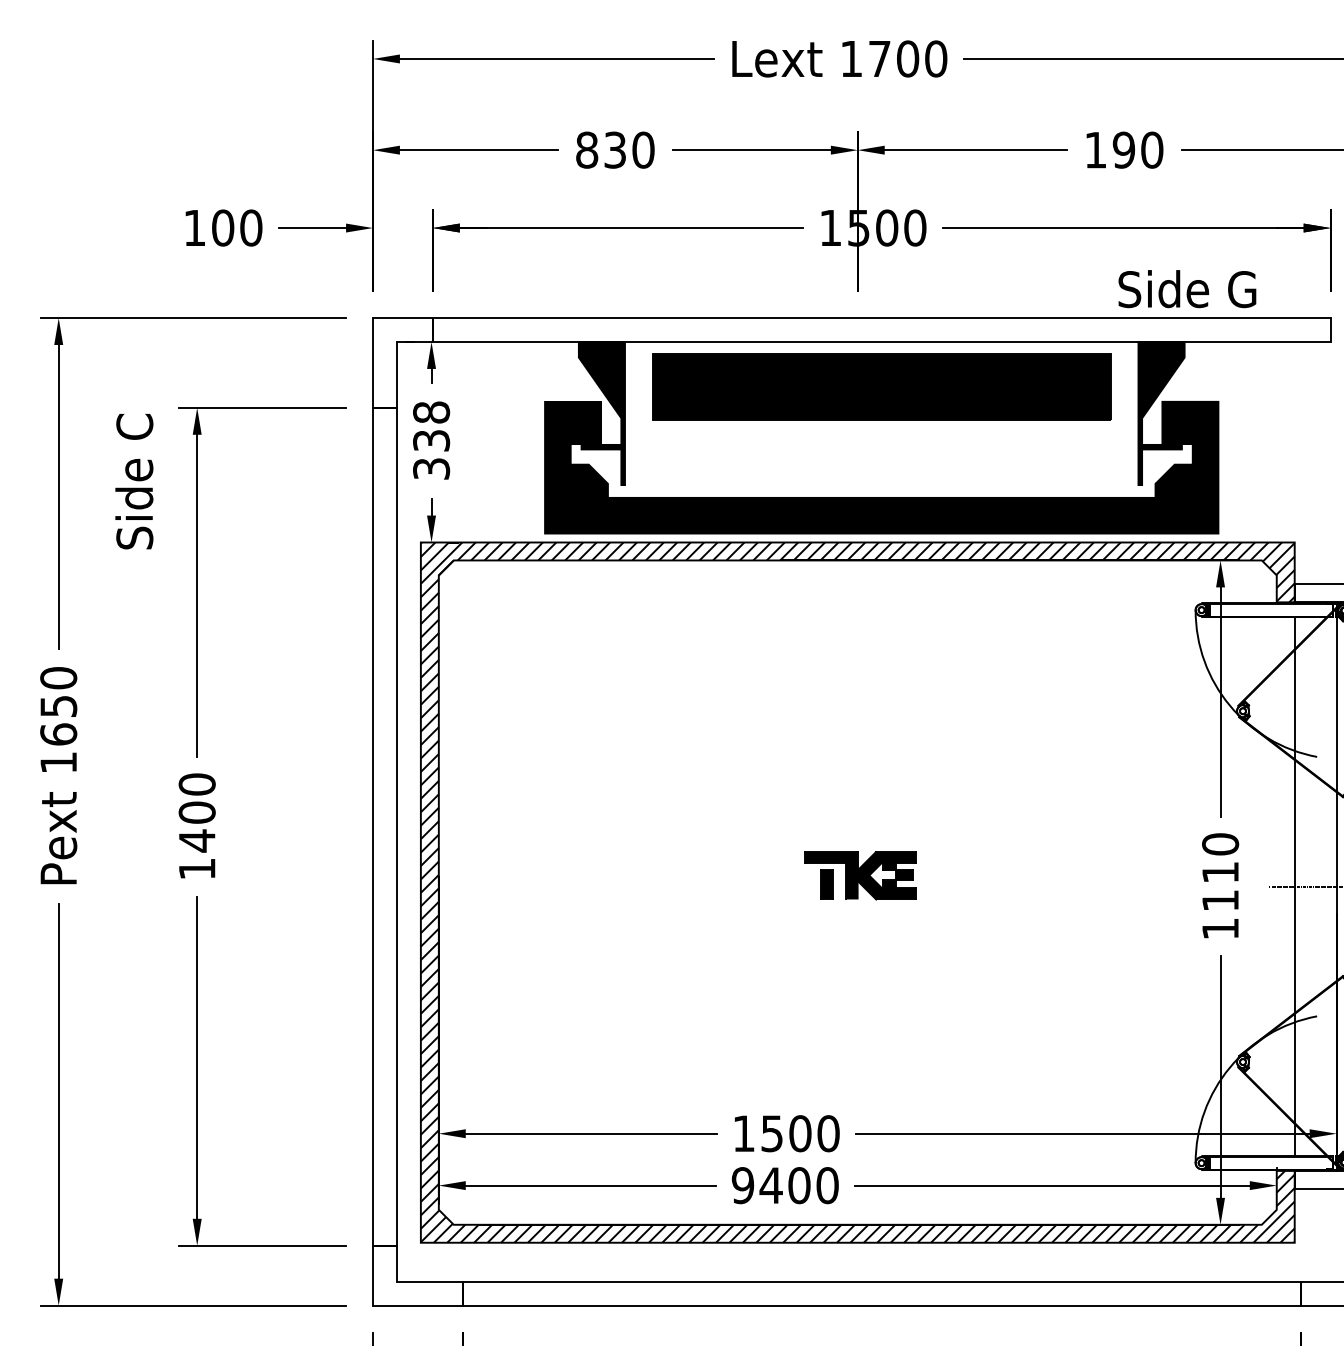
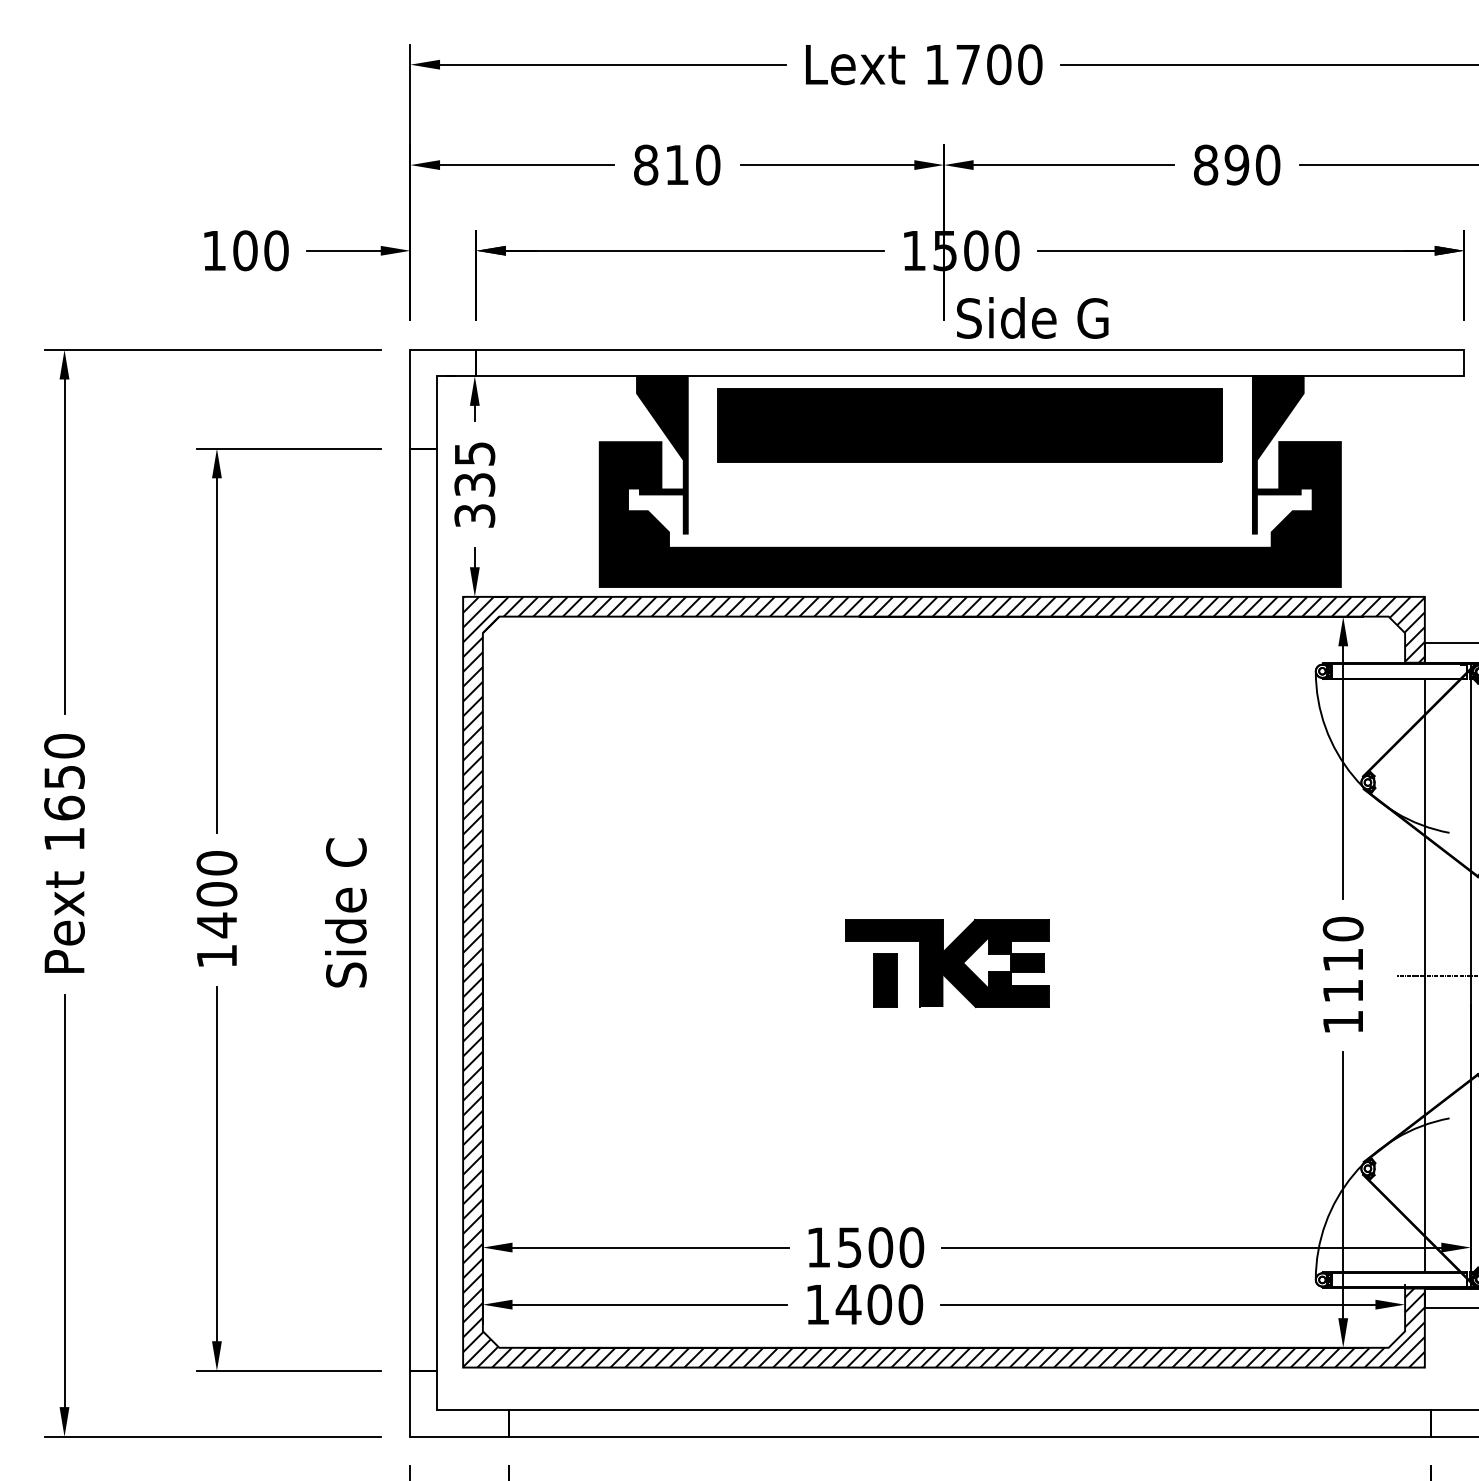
text: (614, 149) -> (676, 164), 830 -> 810
text: (1095, 149) -> (1205, 164), 190 -> 890
text: (1187, 289) -> (1032, 318), moved
text: (431, 412) -> (474, 453), 338 -> 335
text: (134, 481) -> (346, 912), moved
part: (860, 875) -> (946, 963), size x1.67
text: (742, 1185) -> (817, 1304), 9400 -> 1400

